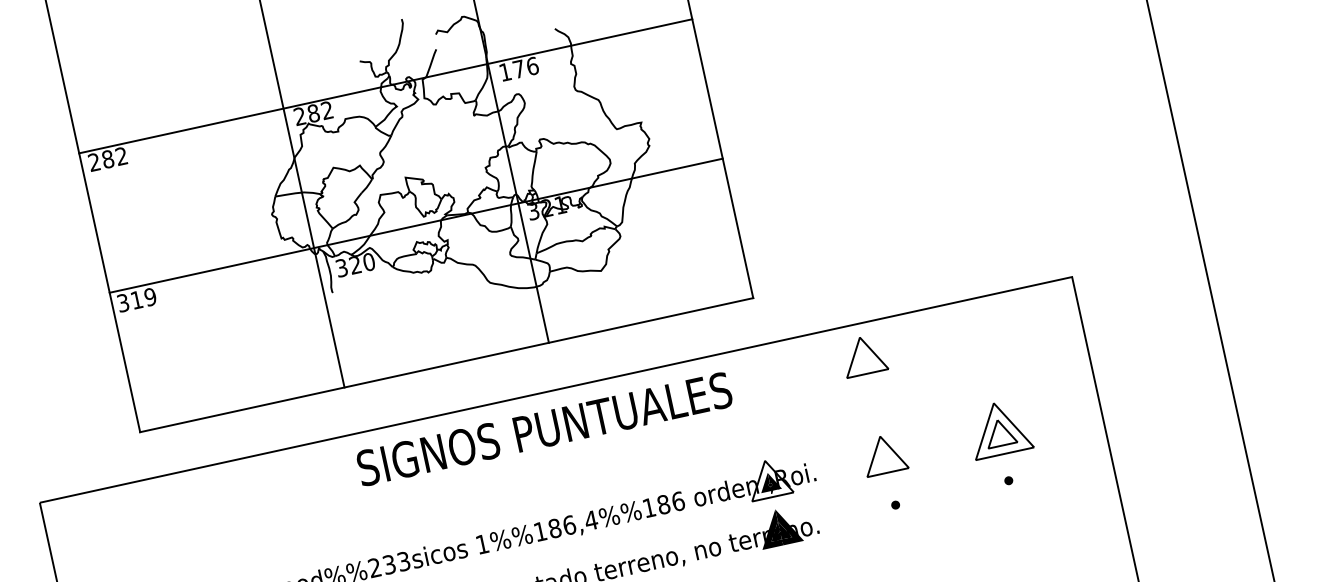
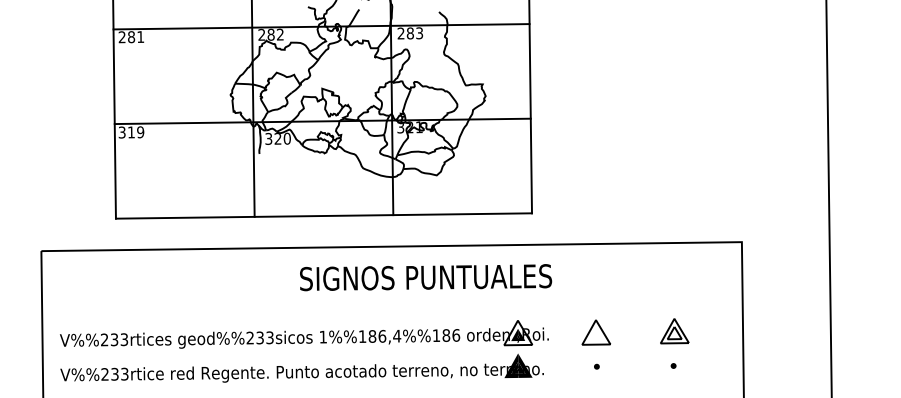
text: (519, 69) -> (410, 33), 176 -> 283
text: (121, 155) -> (140, 36), 282 -> 281
part: (864, 355) -> (596, 265), removed
text: (545, 428) -> (426, 277), moved
part: (999, 429) -> (674, 331), size x0.71

